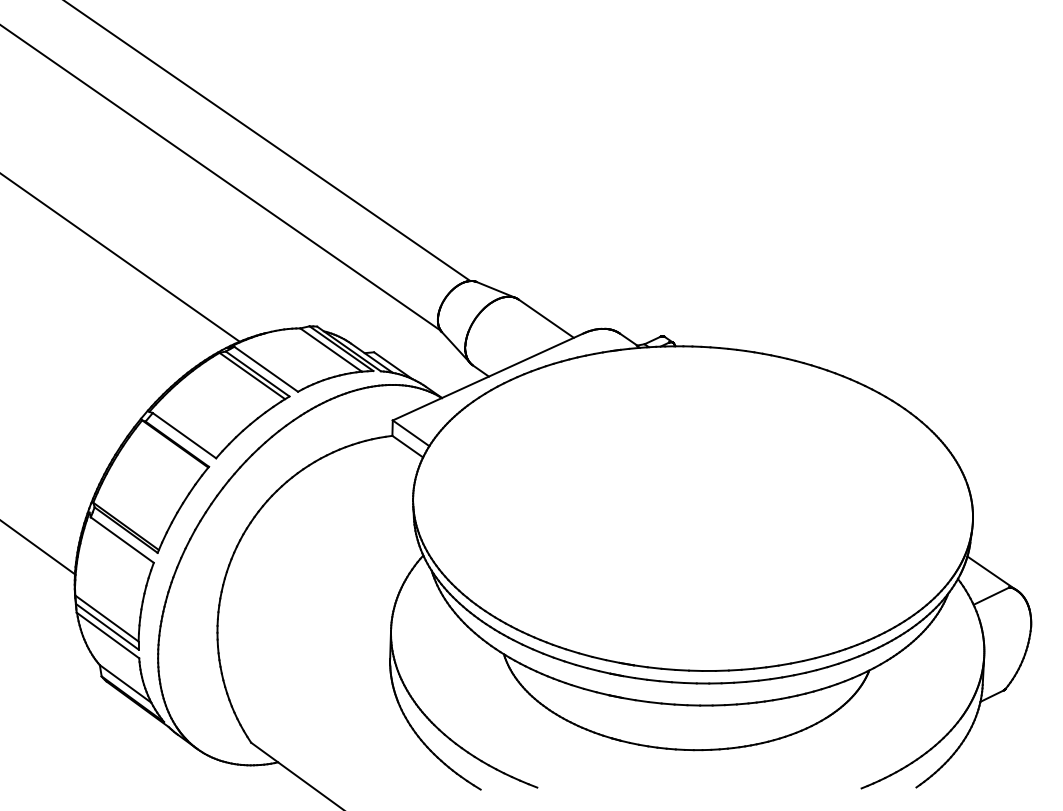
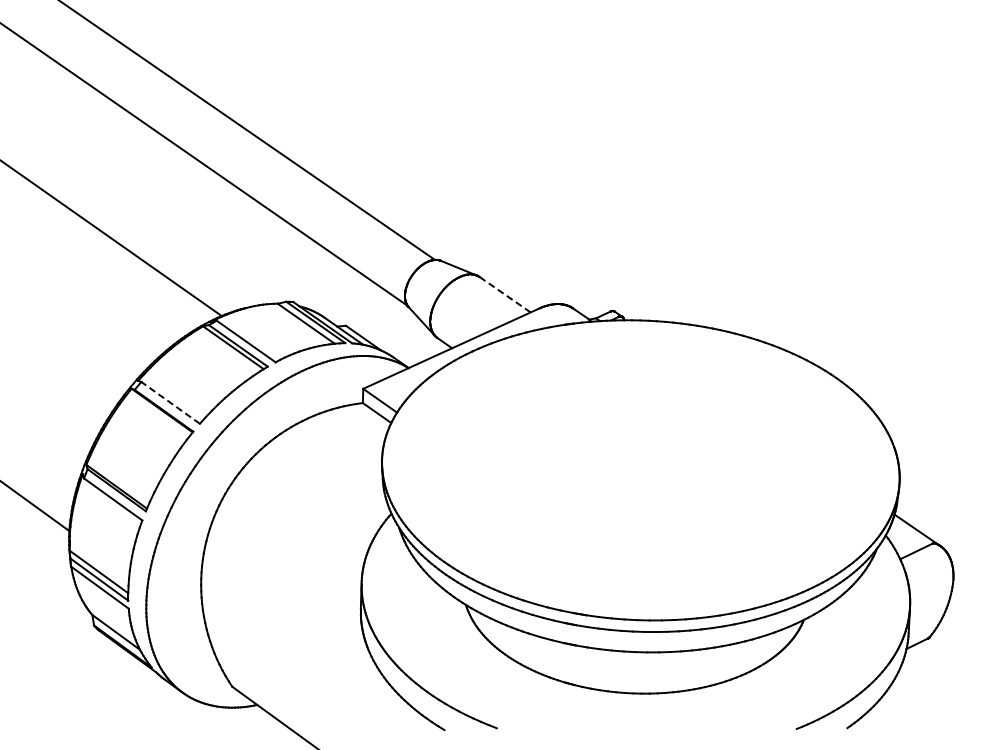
line: (545, 318) -> (504, 294), solid -> dashed
line: (184, 435) -> (170, 402), solid -> dashed

